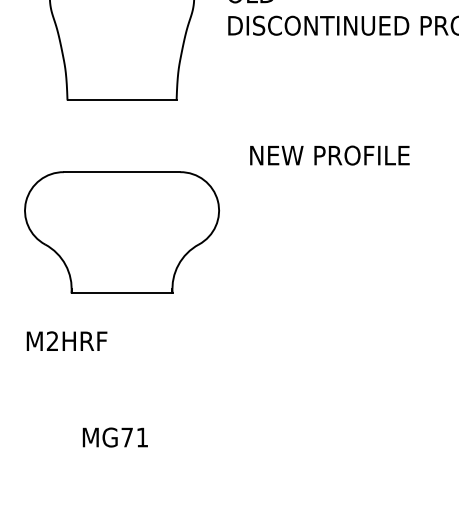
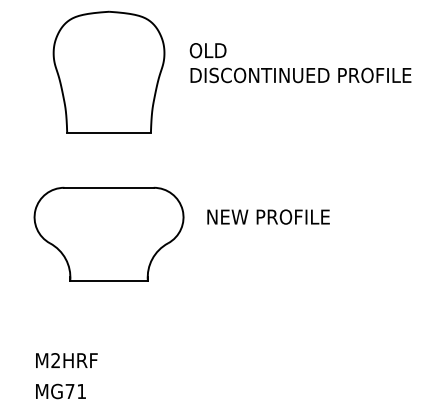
text: (329, 154) -> (268, 216), moved
text: (66, 341) -> (66, 360), moved
text: (114, 437) -> (60, 391), moved

